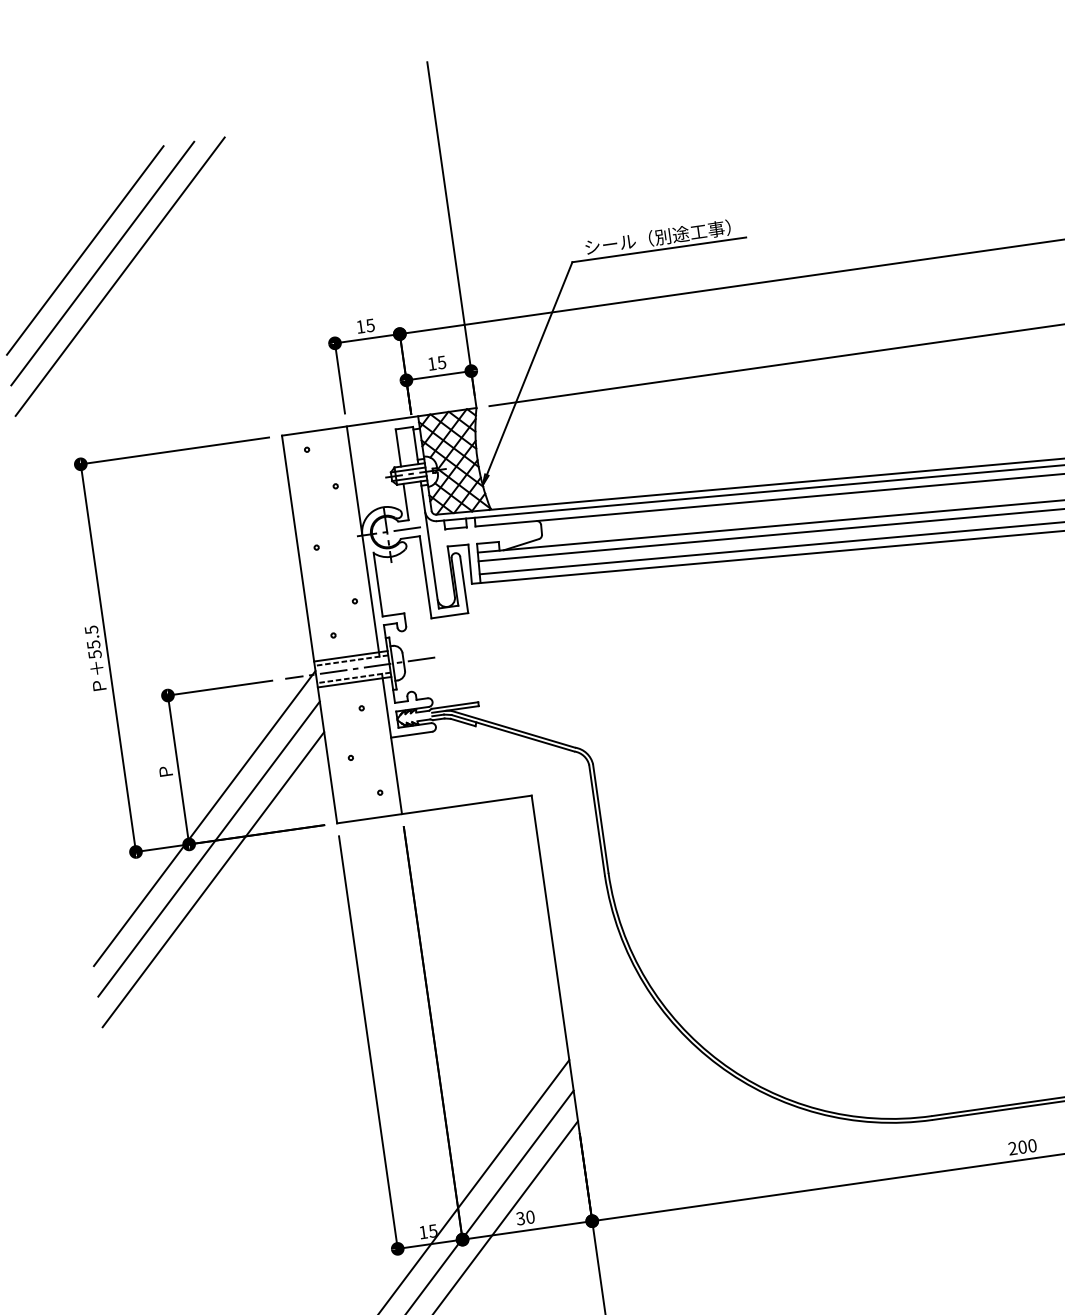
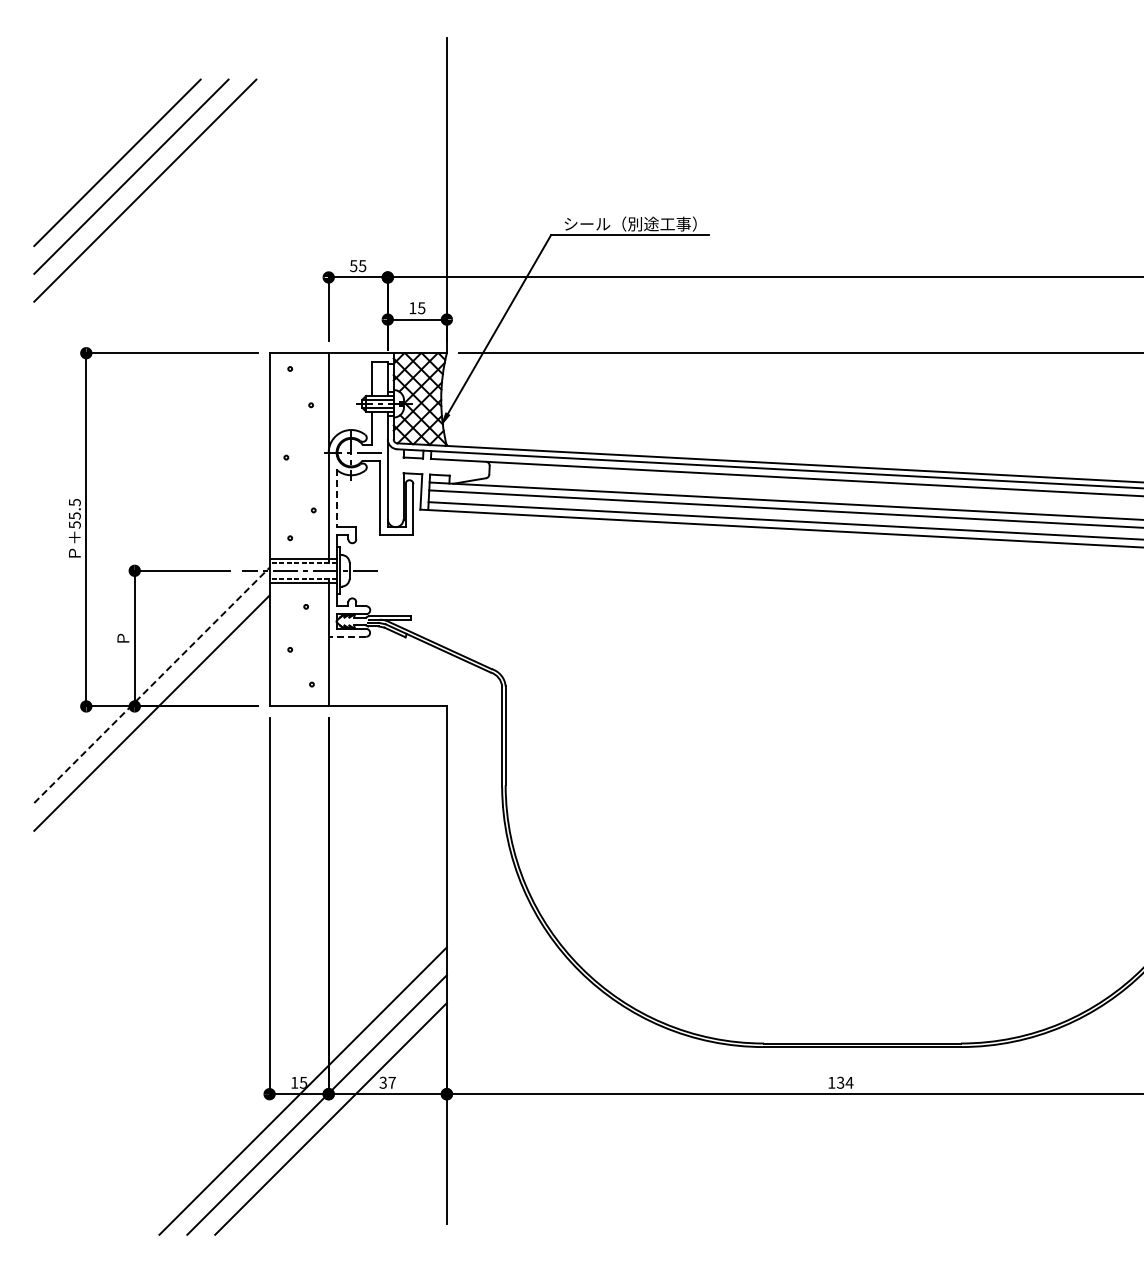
text: (360, 327) -> (353, 266), 15 -> 55
line: (378, 584) -> (336, 498), solid -> dashed
line: (411, 734) -> (347, 636), solid -> dashed
line: (205, 818) -> (152, 685), solid -> dashed
line: (212, 879) -> (151, 740), removed
text: (1022, 1146) -> (840, 1082), 200 -> 134
text: (529, 1216) -> (391, 1082), 30 -> 37

